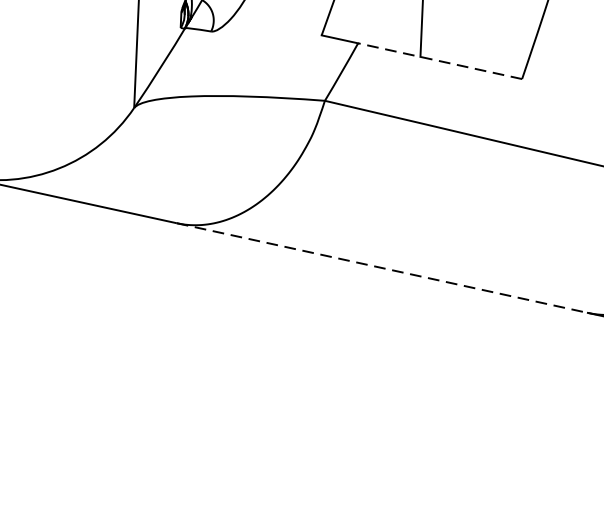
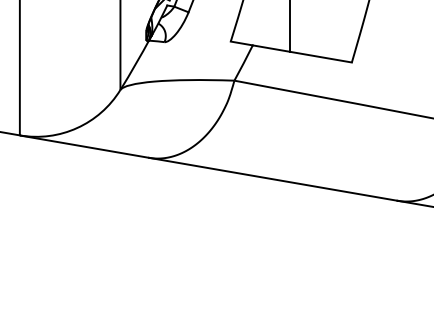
line: (438, 60) -> (301, 53), dashed -> solid
line: (382, 268) -> (273, 179), dashed -> solid

